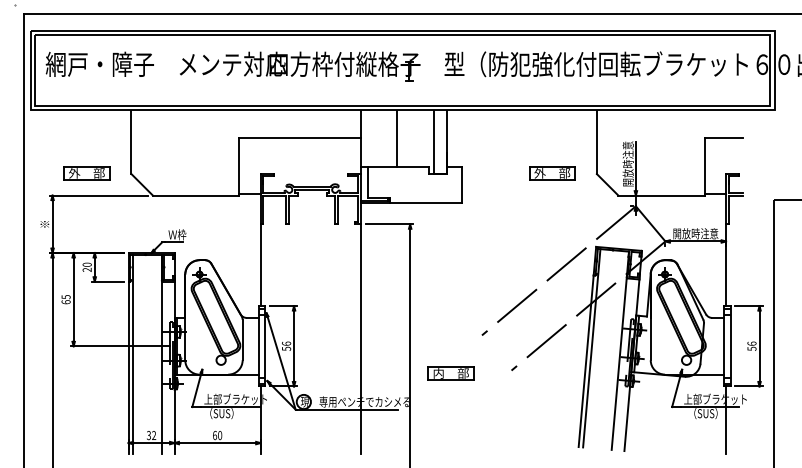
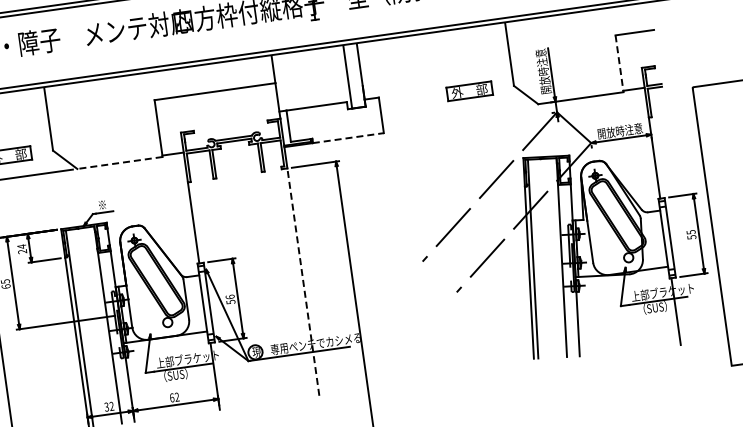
line: (396, 138) -> (310, 78), removed
line: (704, 166) -> (619, 63), solid -> dashed
line: (195, 195) -> (119, 162), solid -> dashed
line: (425, 202) -> (348, 137), solid -> dashed
text: (177, 234) -> (107, 204), Ｗ枠 -> ※
text: (86, 264) -> (21, 246), 20 -> 24
line: (361, 339) -> (303, 282), solid -> dashed
text: (751, 343) -> (690, 232), 56 -> 55
part: (450, 373) -> (396, 303), removed
text: (220, 435) -> (177, 397), 60 -> 62

